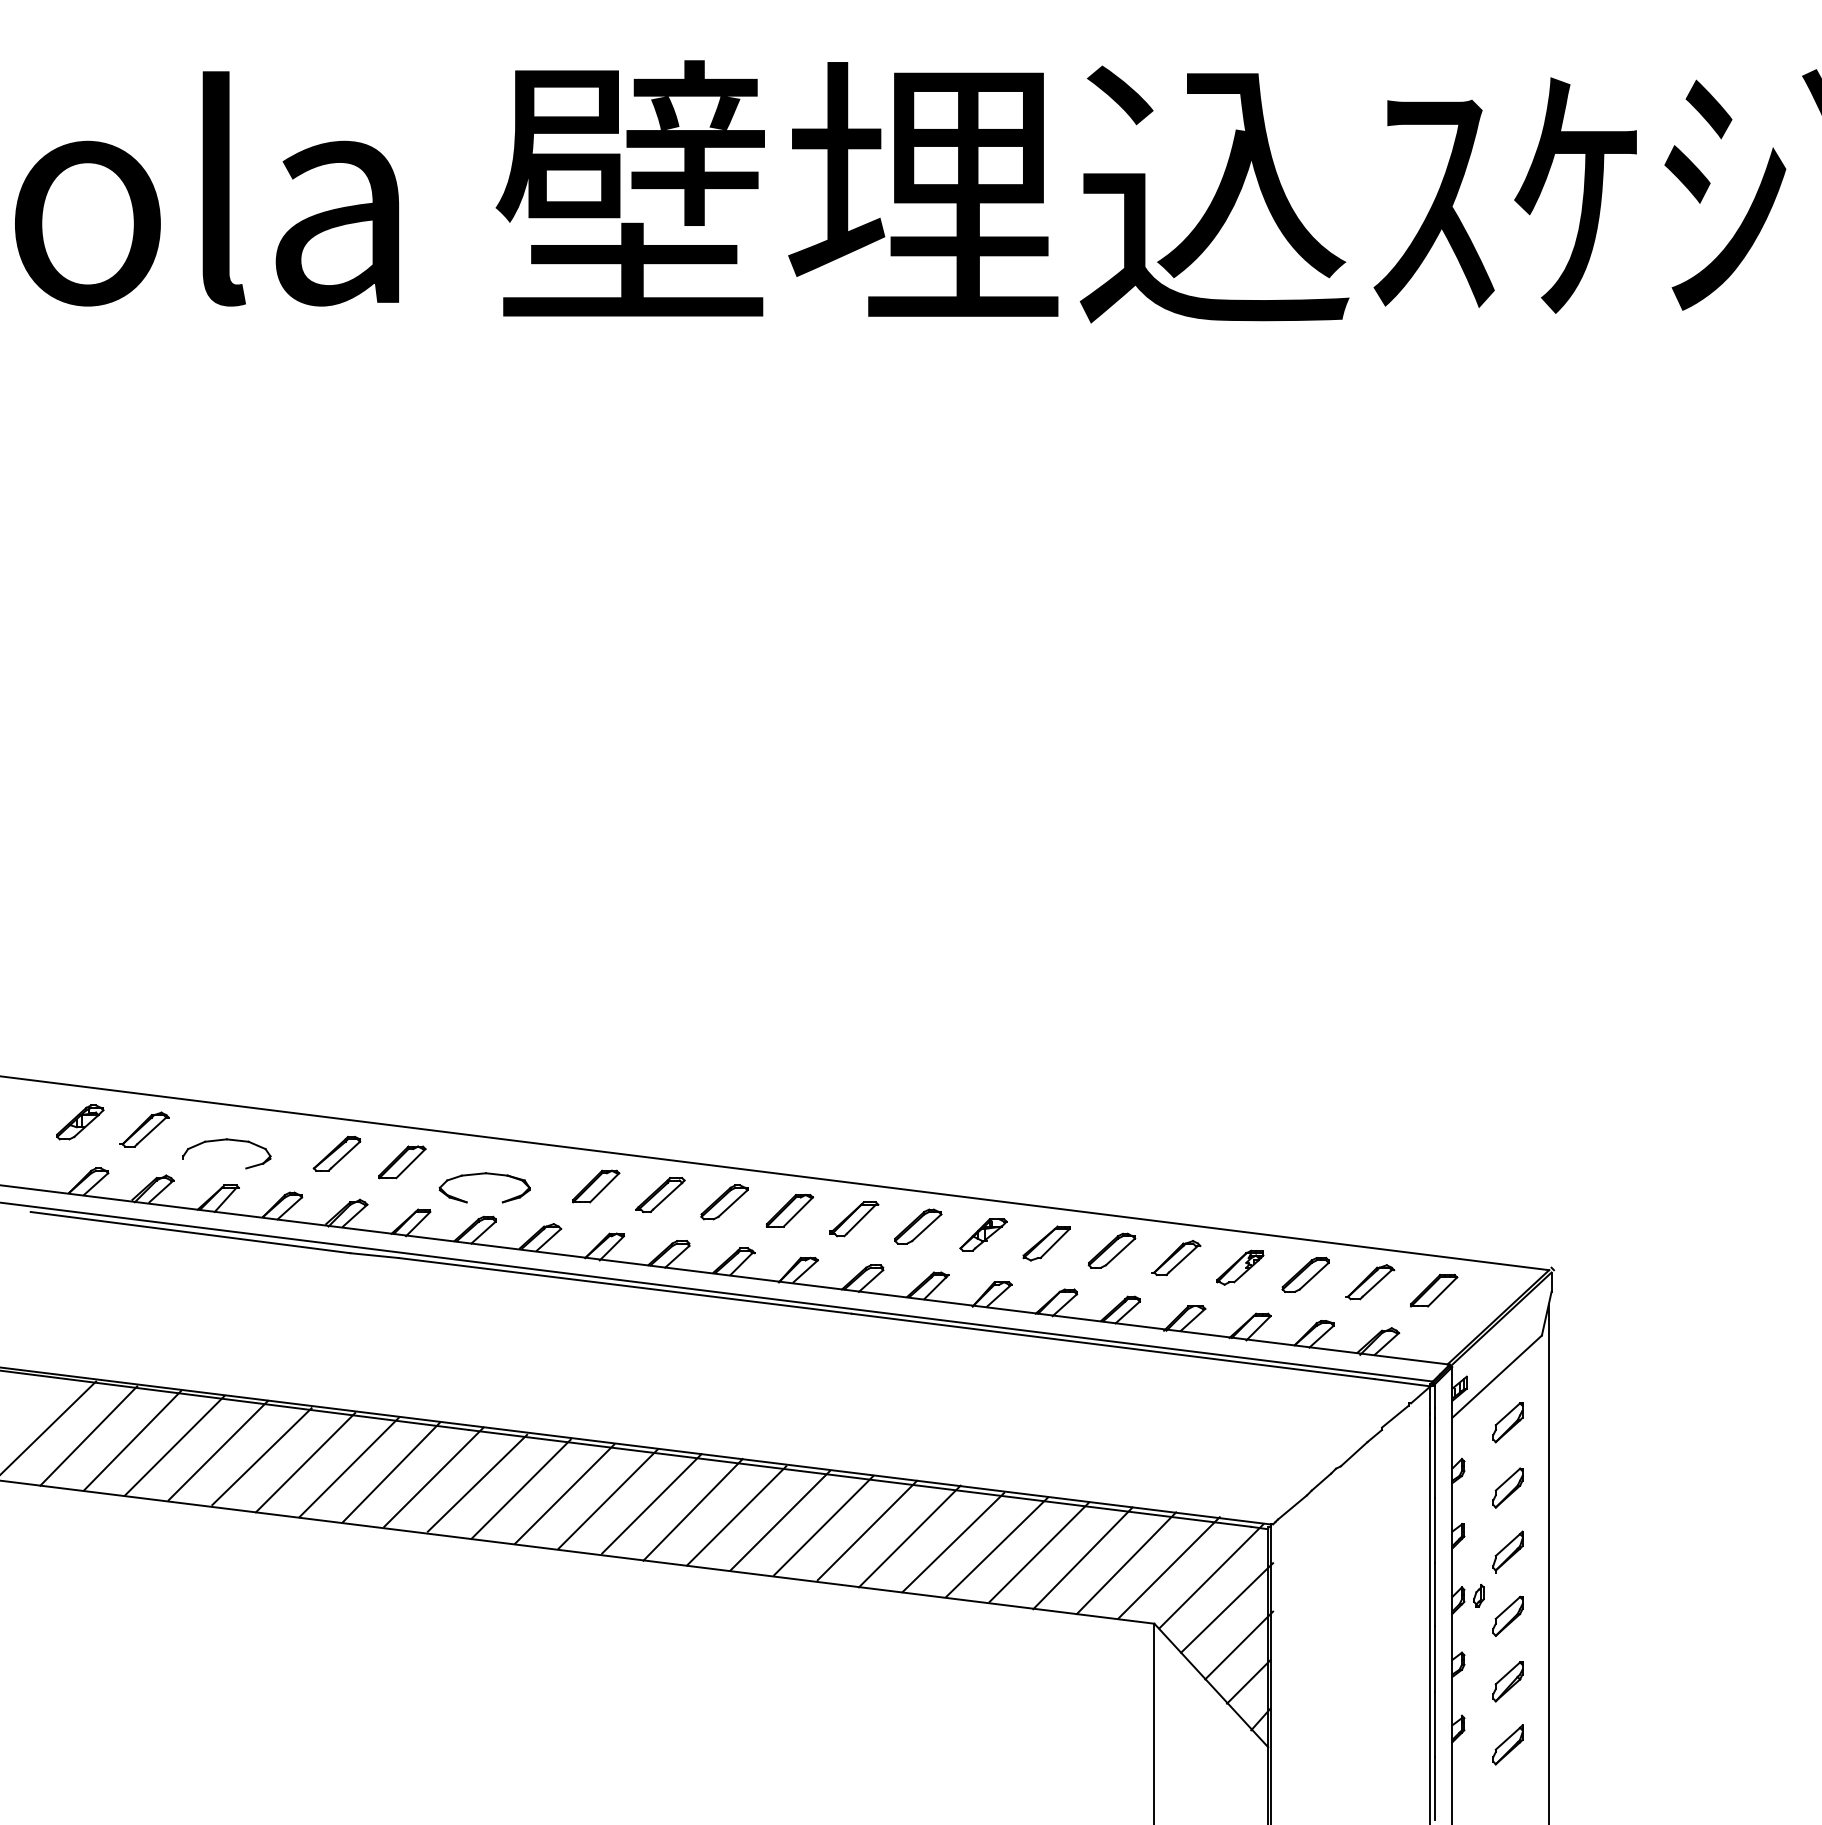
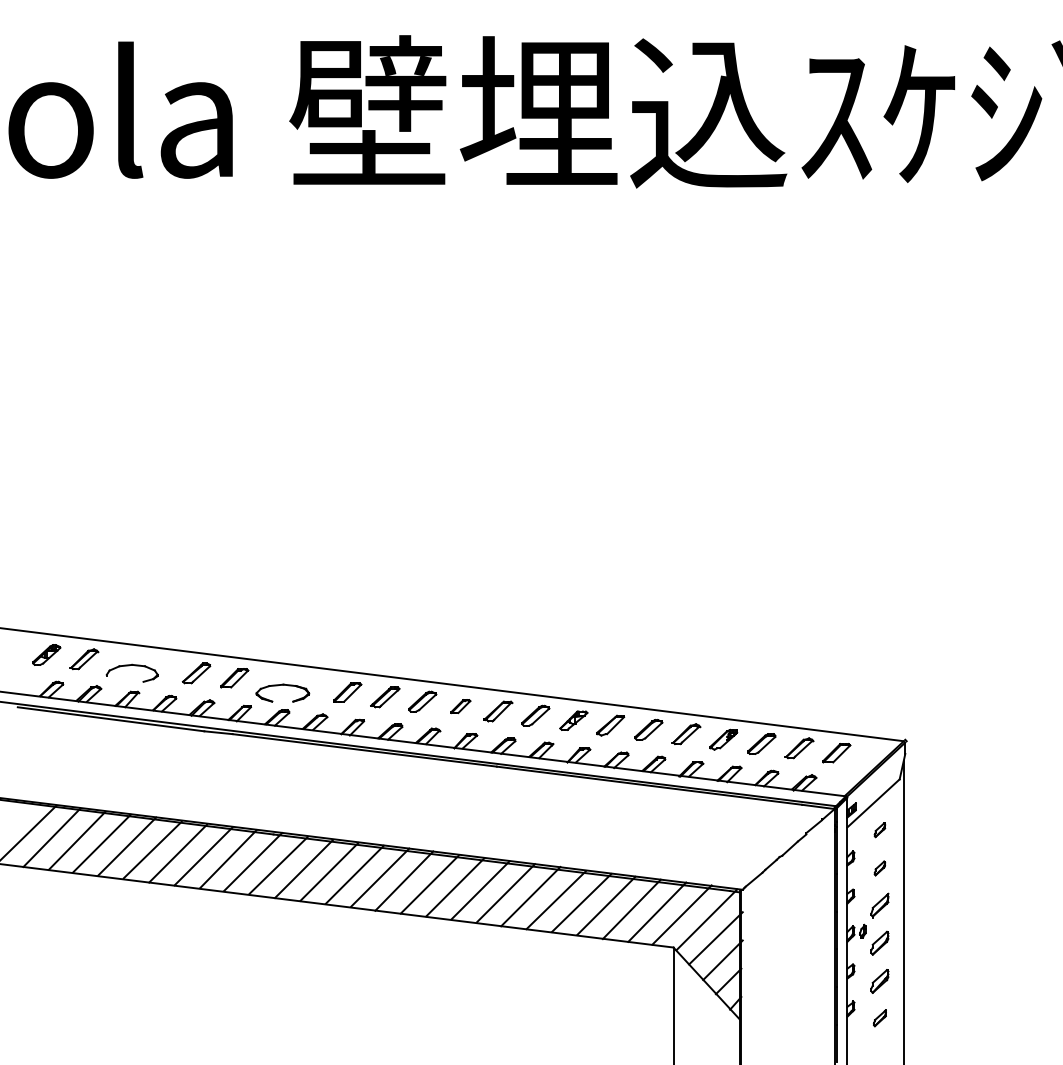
part: (789, 1210) -> (460, 706), size x0.7
part: (1507, 1421) -> (879, 829), size x0.6
part: (1507, 1488) -> (879, 868), size x0.6
part: (1507, 1743) -> (879, 1017), size x0.7

